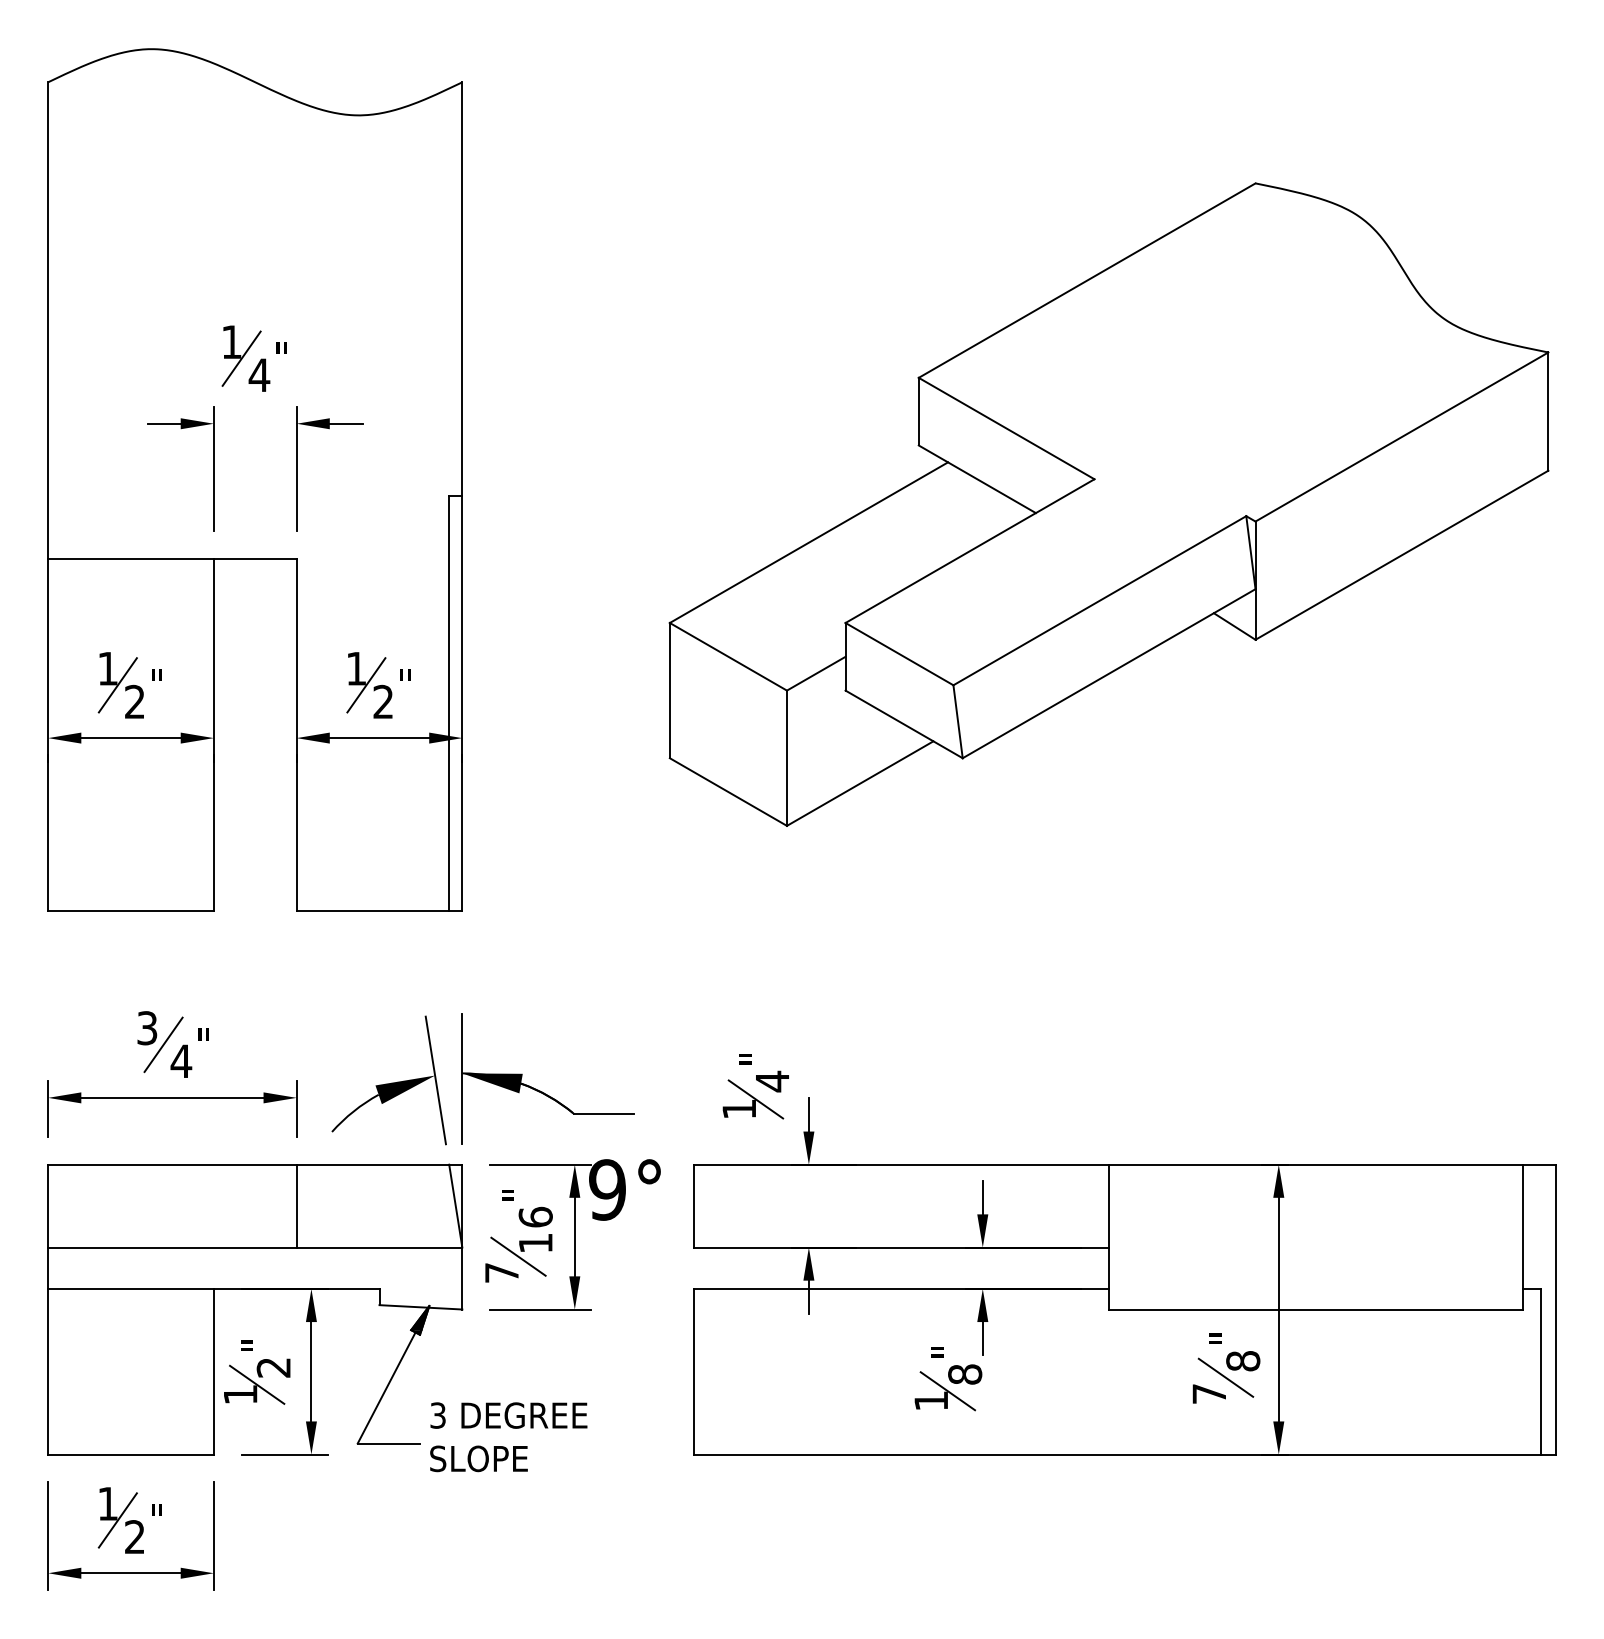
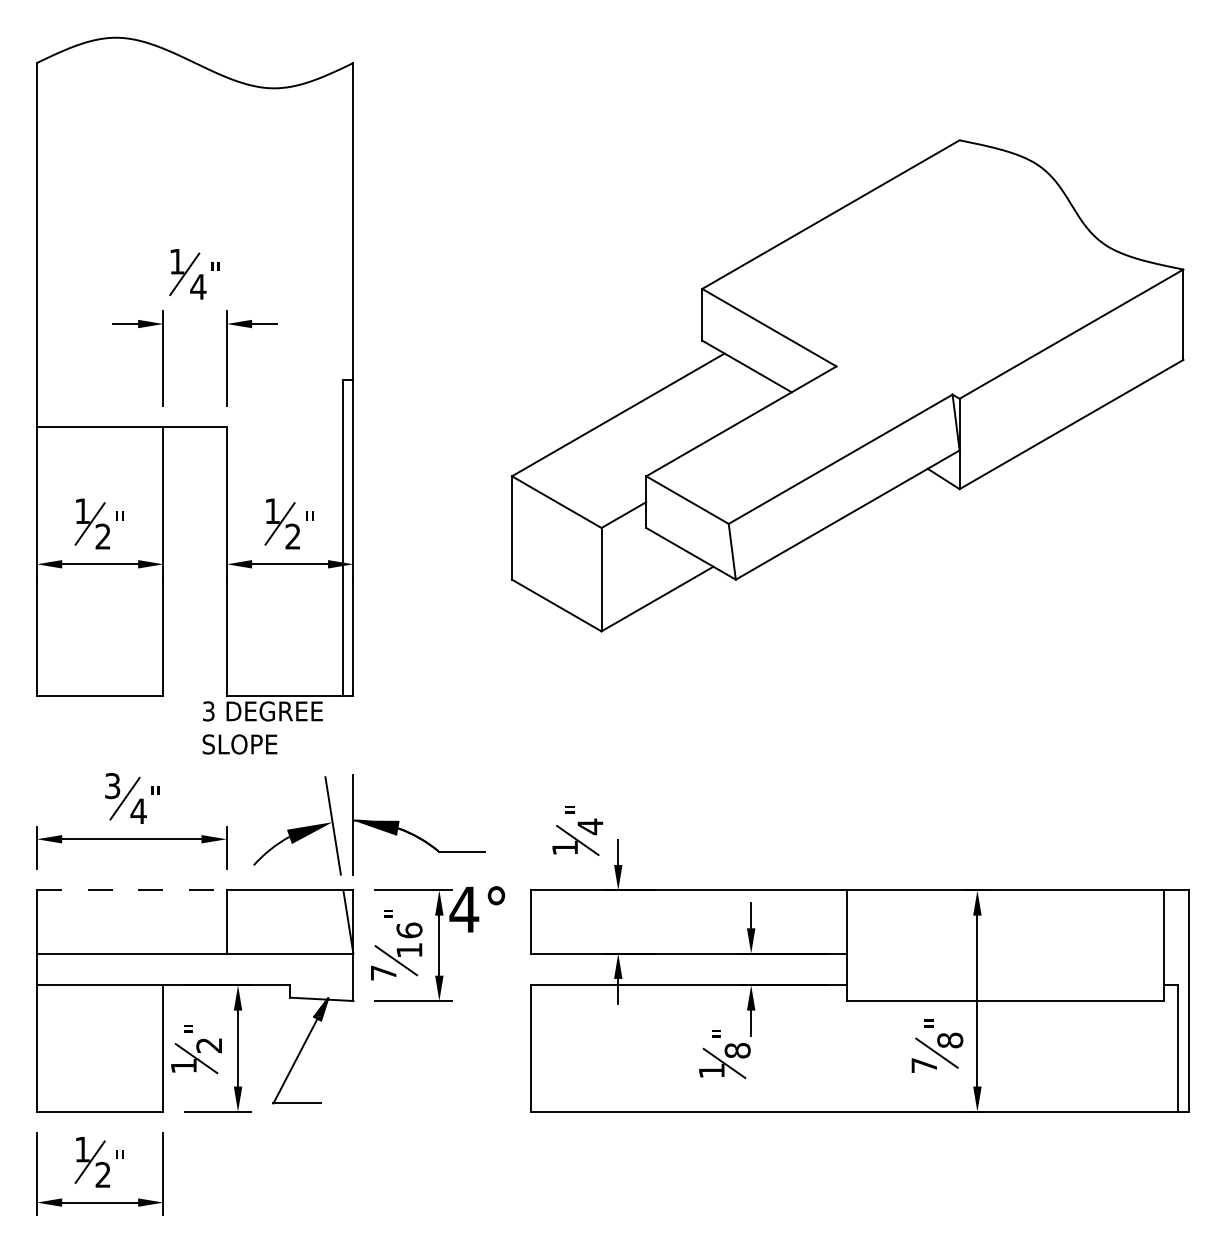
line: (172, 1164) -> (131, 890), solid -> dashed
text: (607, 1189) -> (464, 909), 9° -> 4°
text: (508, 1437) -> (262, 728), moved

